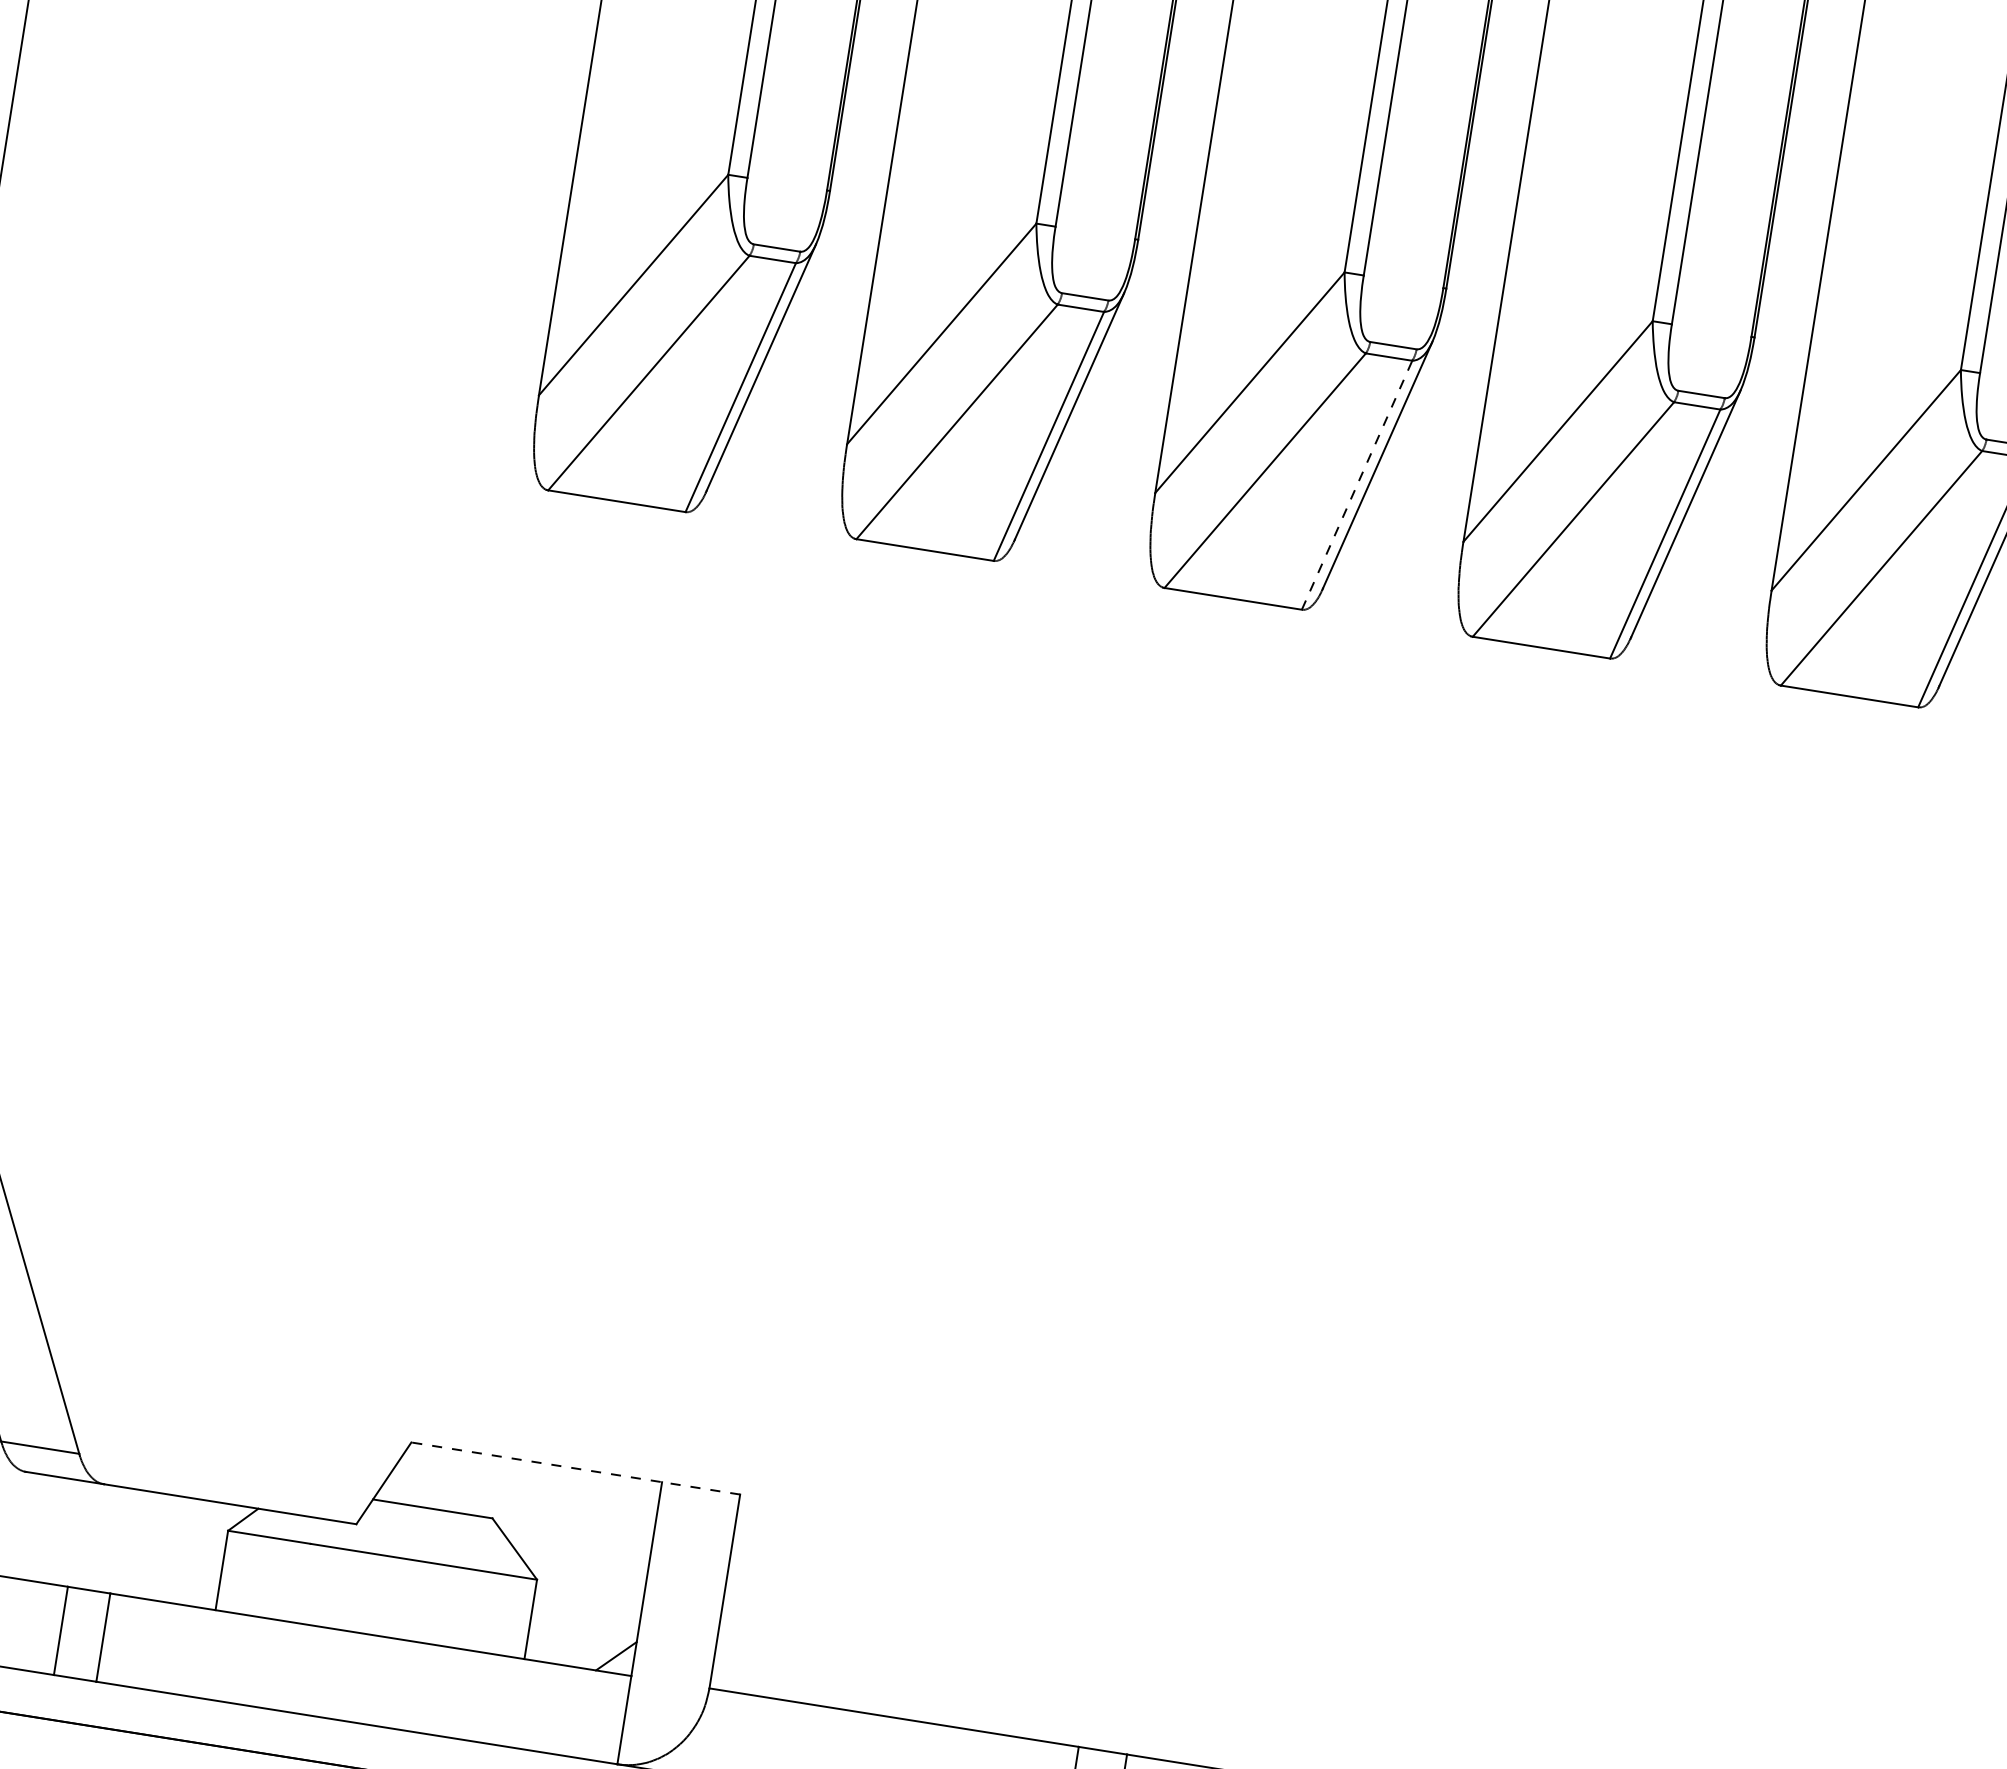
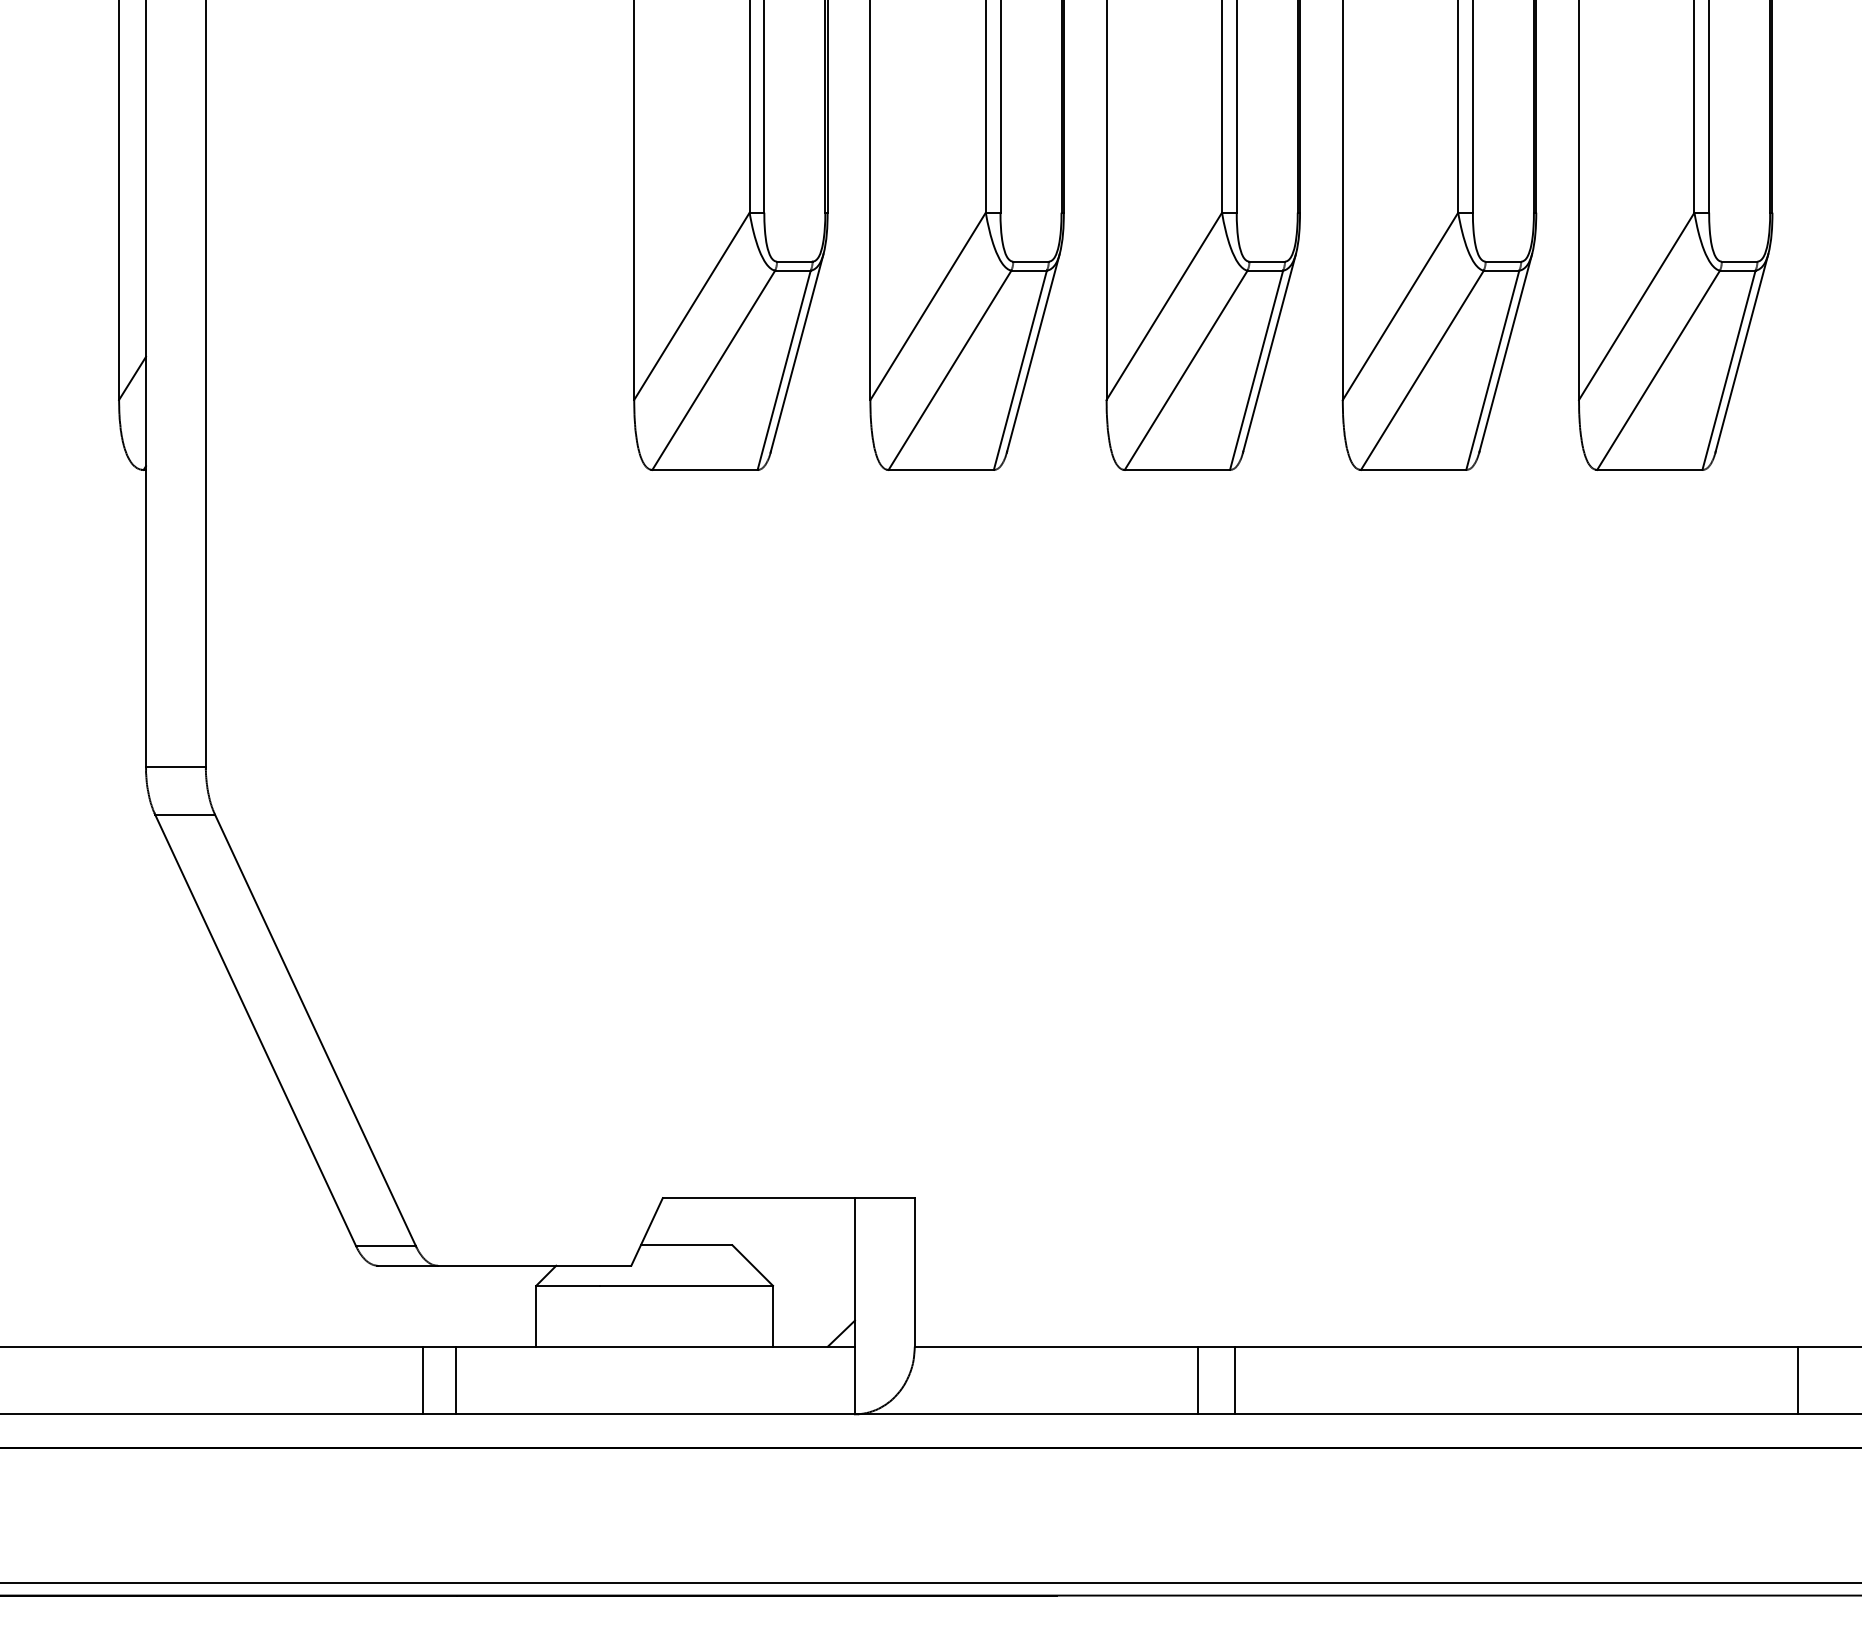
line: (1357, 484) -> (1256, 369), dashed -> solid
line: (575, 1468) -> (788, 1198), dashed -> solid

